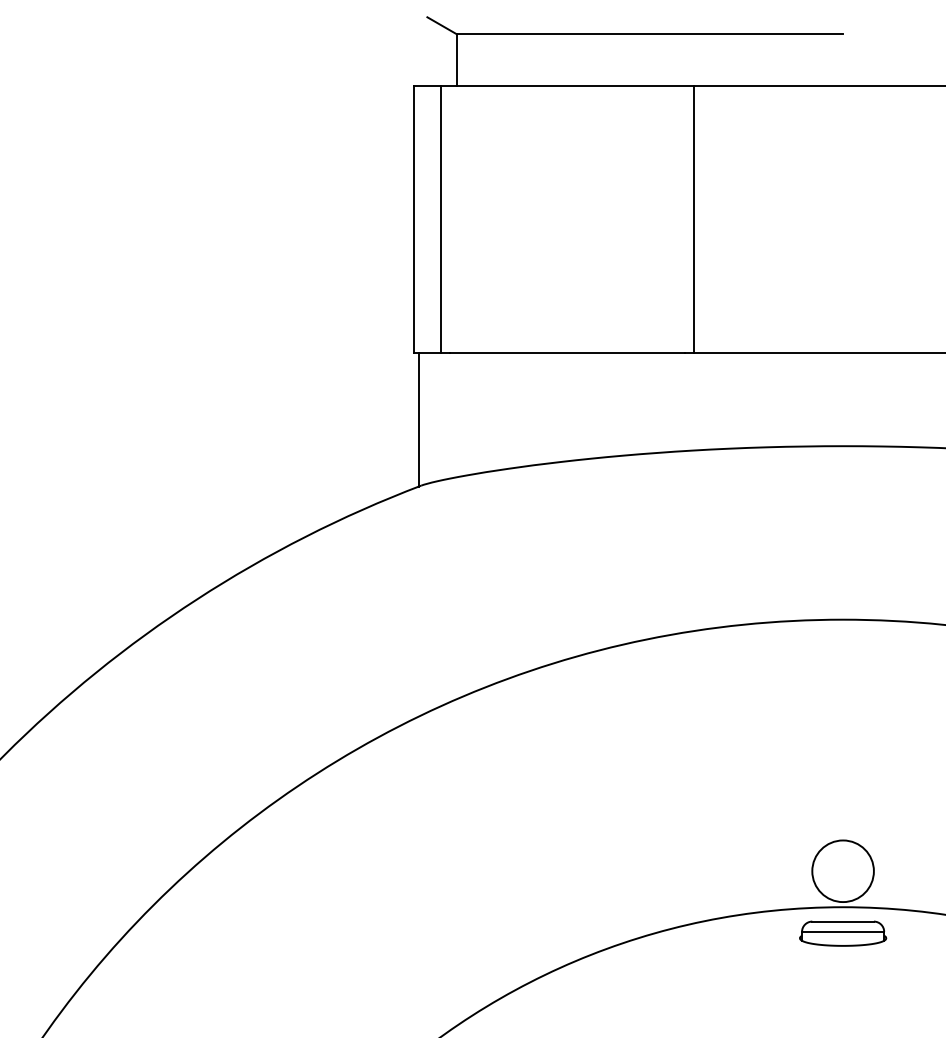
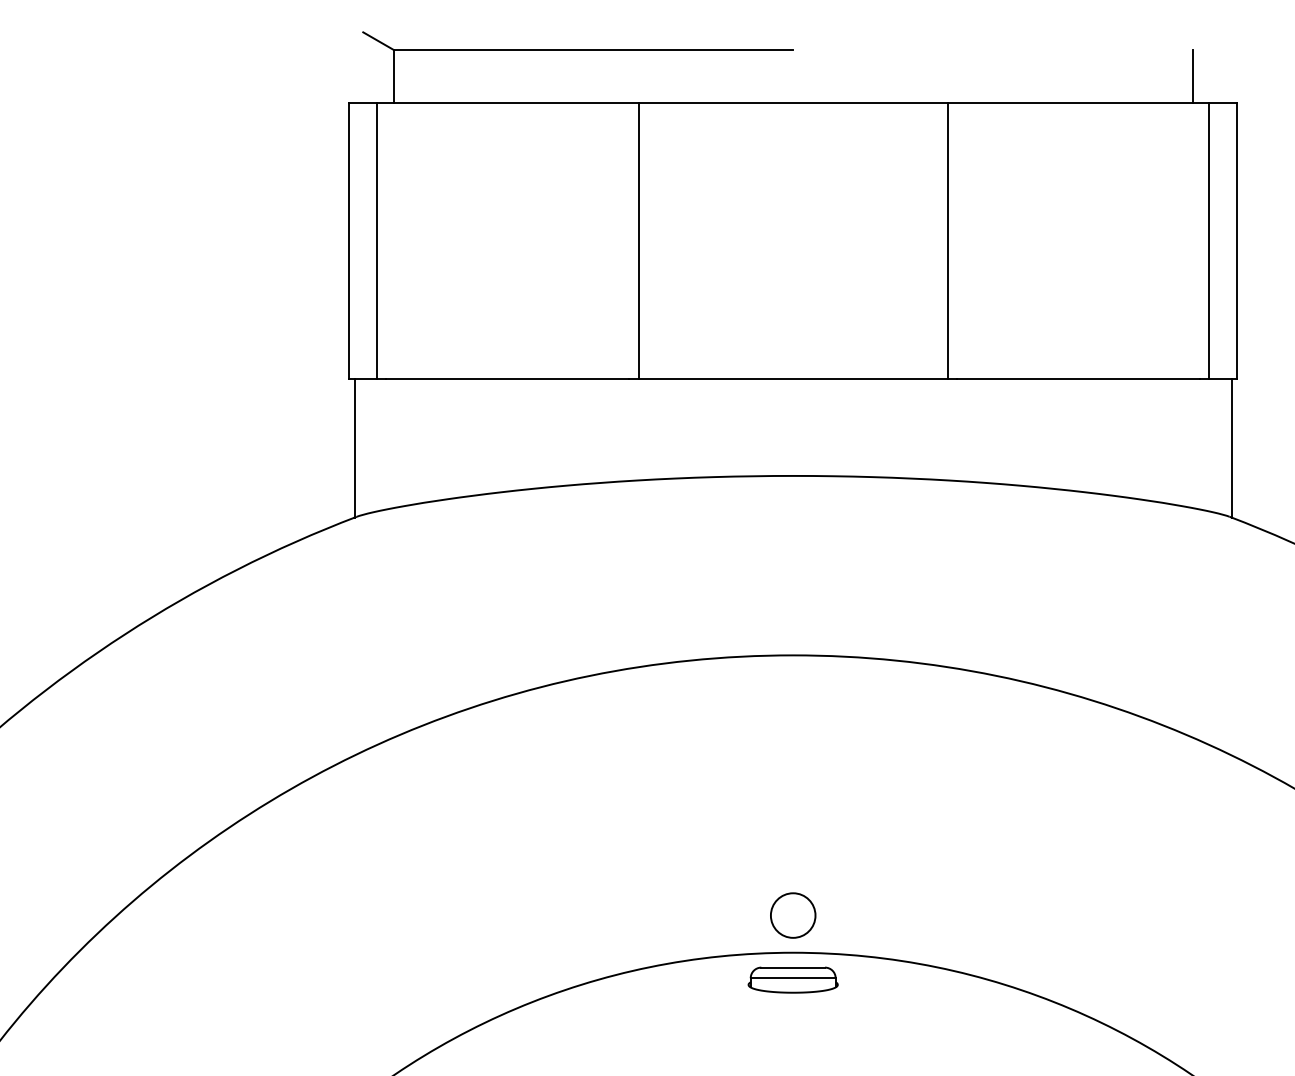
circle: (843, 871) -> (793, 915), size x0.7

